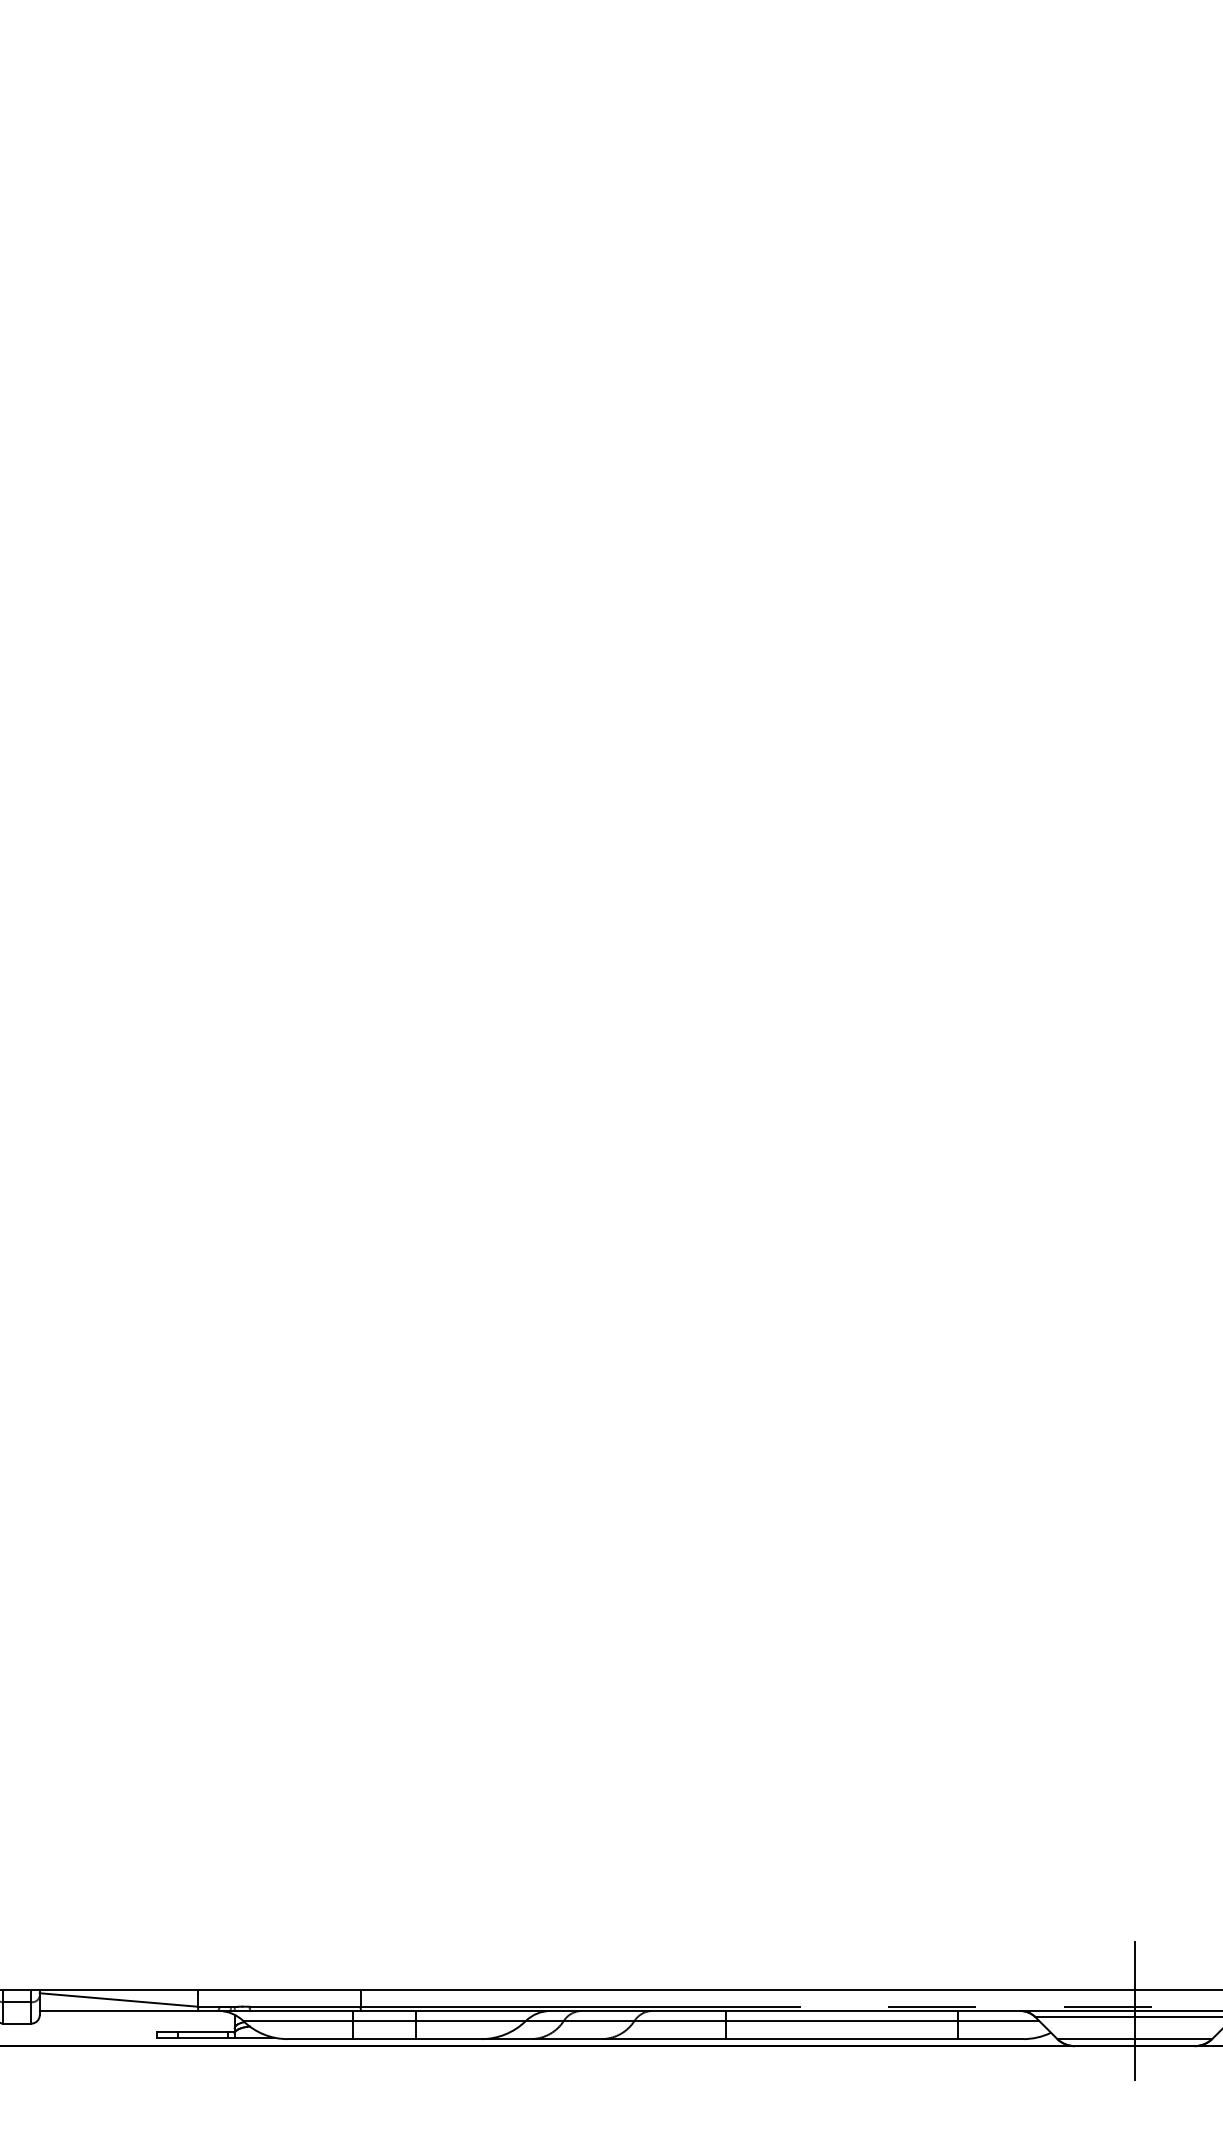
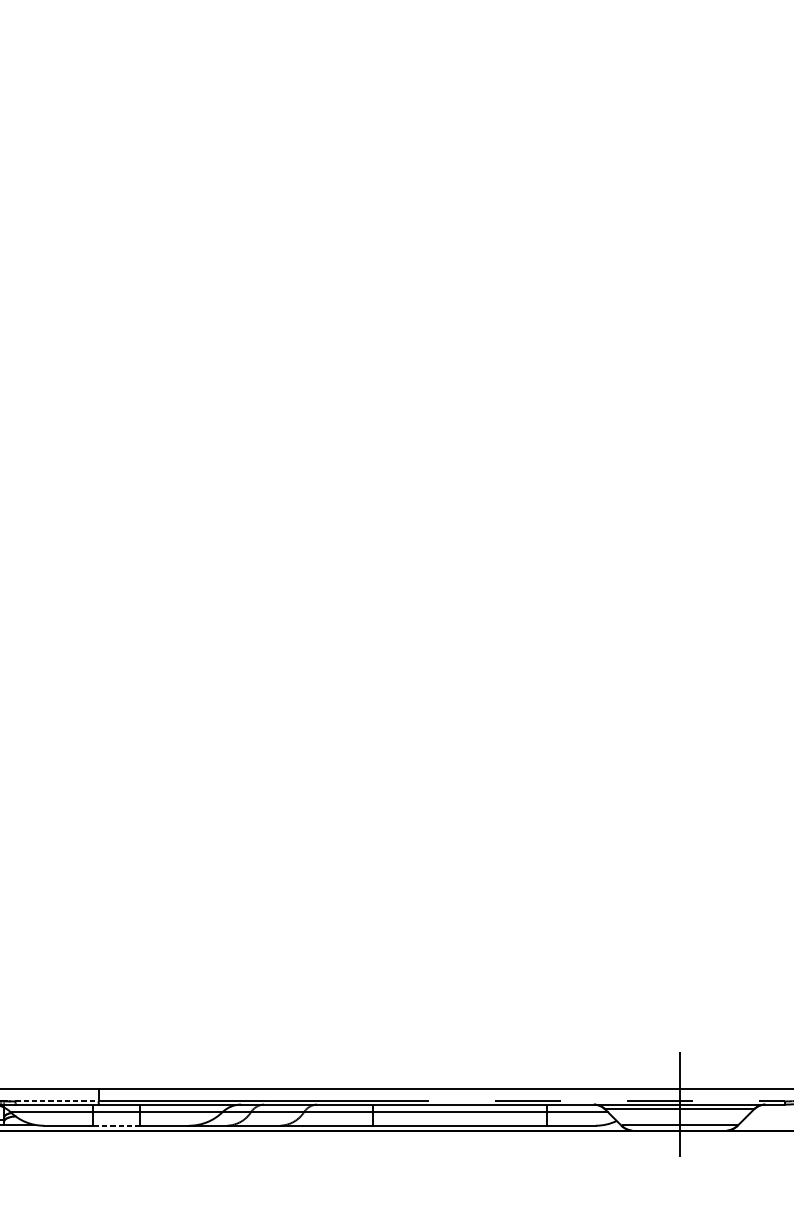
line: (305, 2006) -> (57, 1101), solid -> dashed
line: (384, 2039) -> (116, 1126), solid -> dashed

